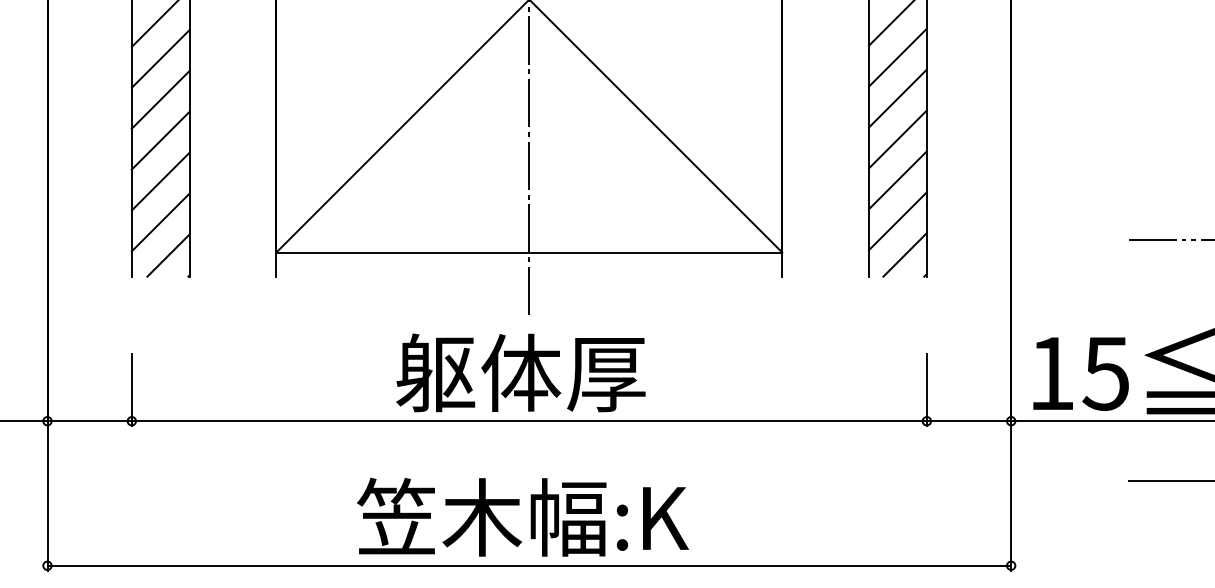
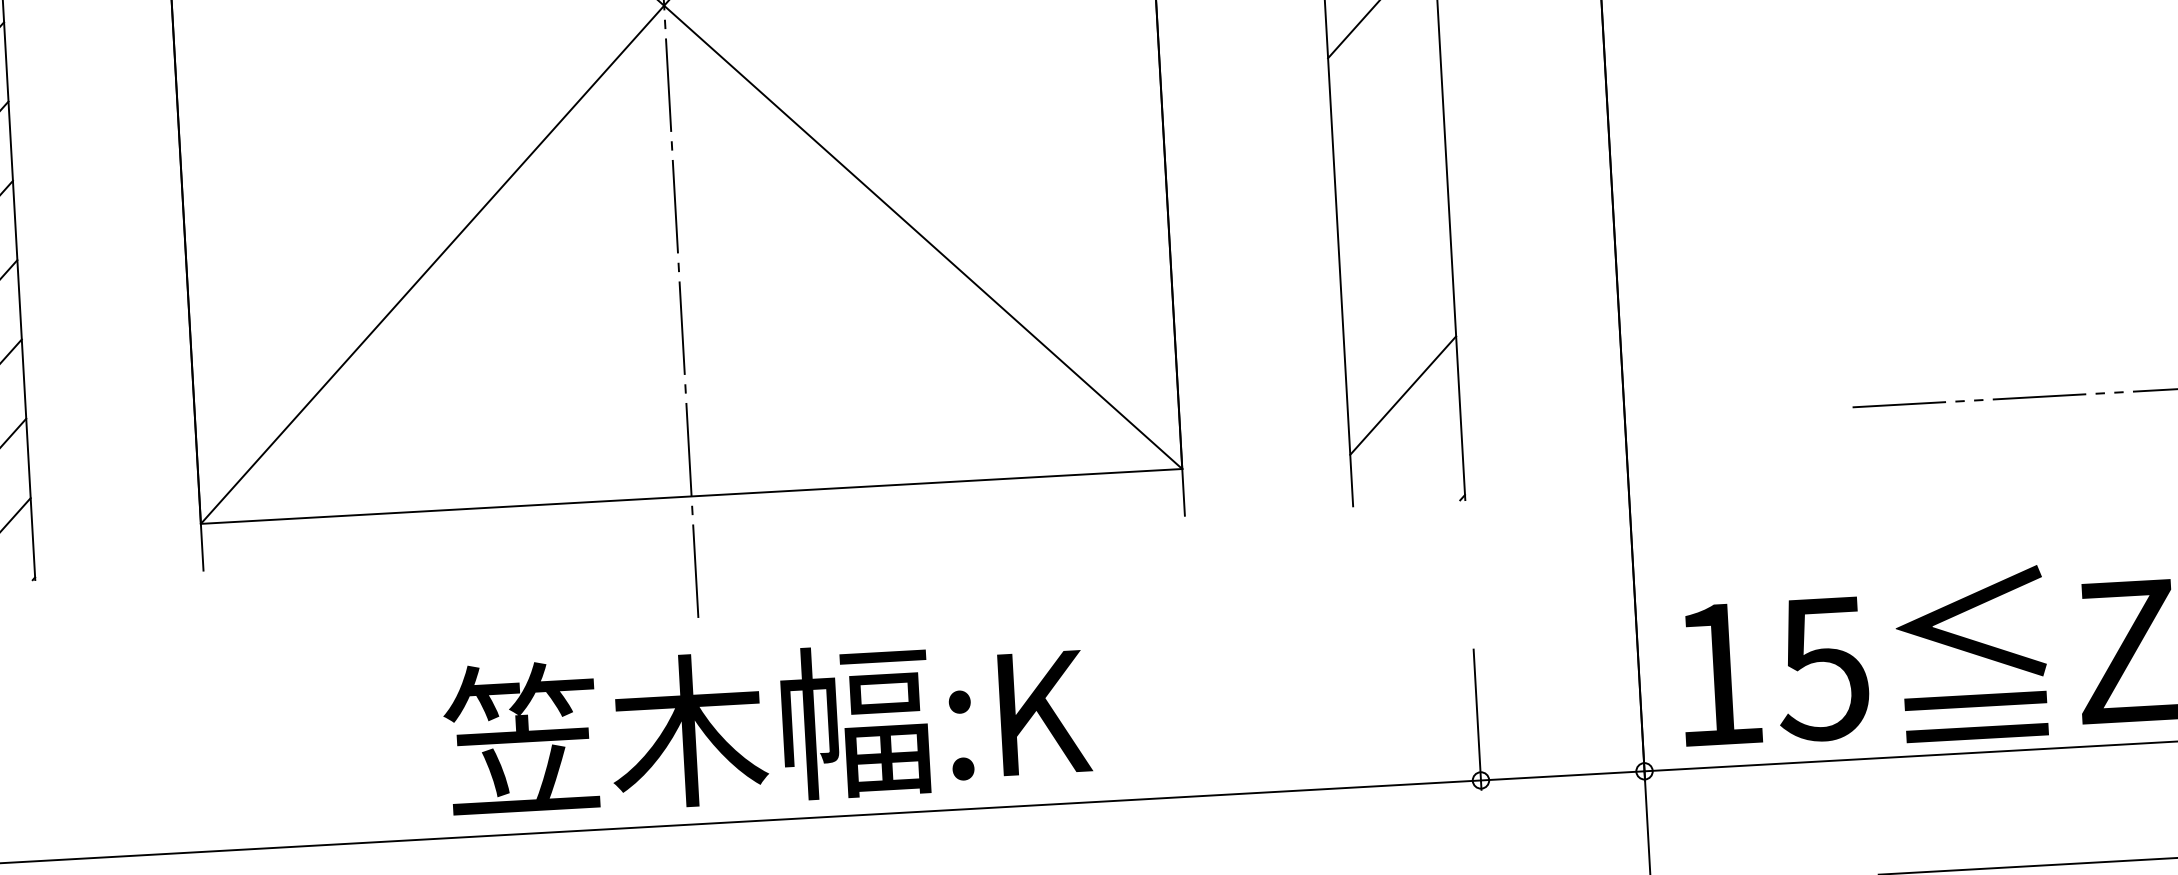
line: (897, 57) -> (1384, 78), removed
line: (897, 98) -> (1389, 157), removed
line: (897, 139) -> (1393, 237), removed
line: (897, 180) -> (1397, 316), removed
line: (904, 254) -> (1419, 459), removed
text: (561, 372) -> (766, 725), 躯体厚 -> 笠木幅:K

